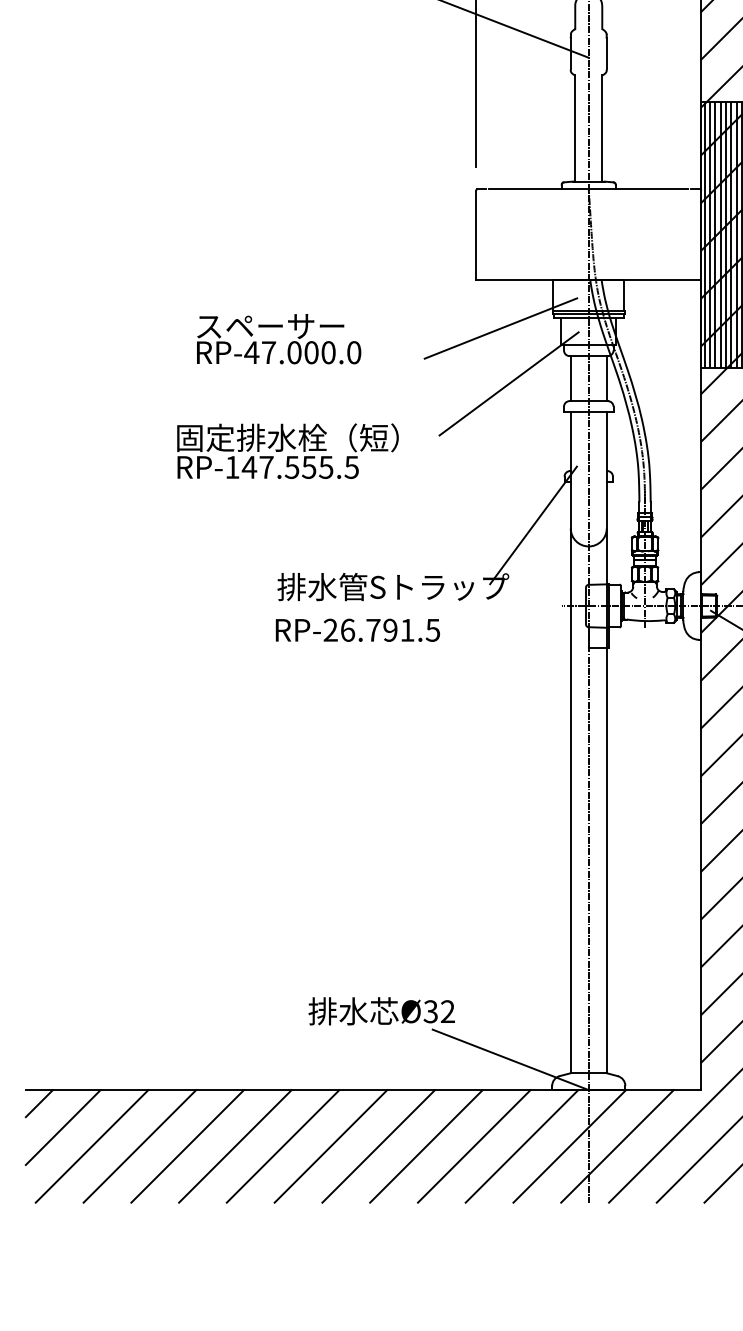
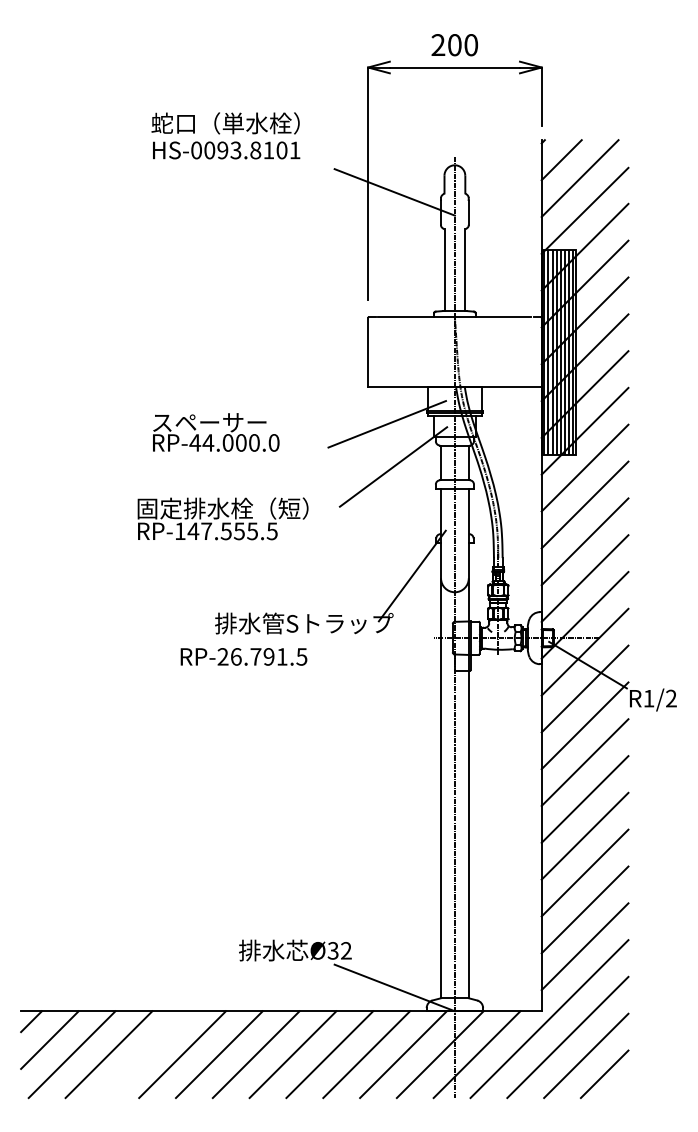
text: (269, 352) -> (208, 442), RP-47.000.0 -> RP-44.000.0
text: (357, 629) -> (243, 656), moved
line: (187, 1146) -> (145, 1054), removed

